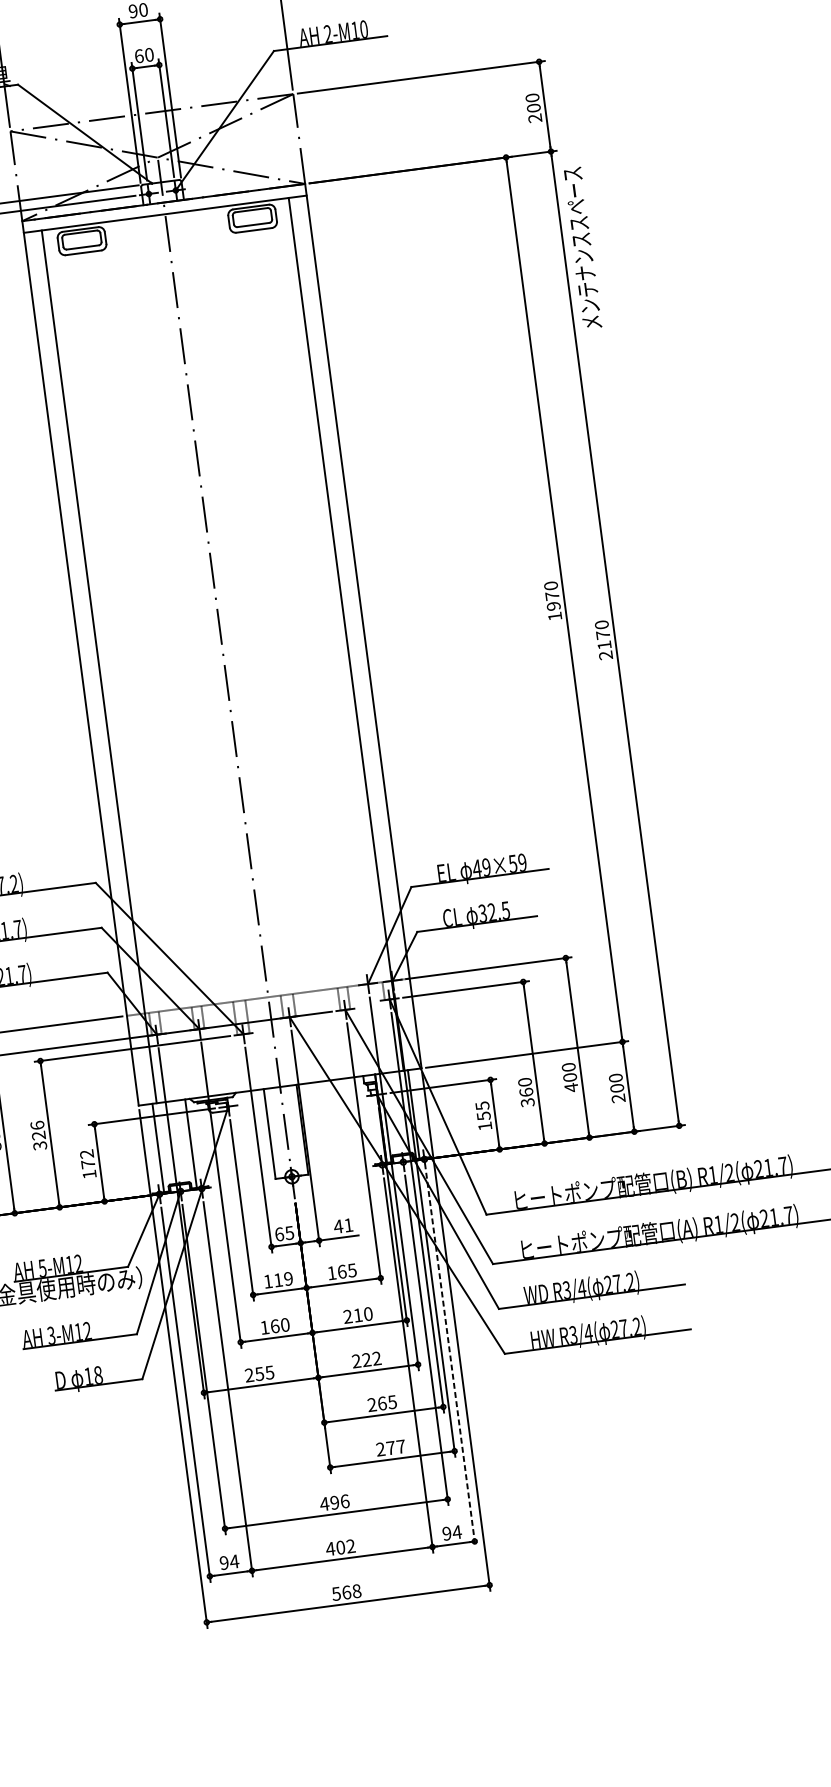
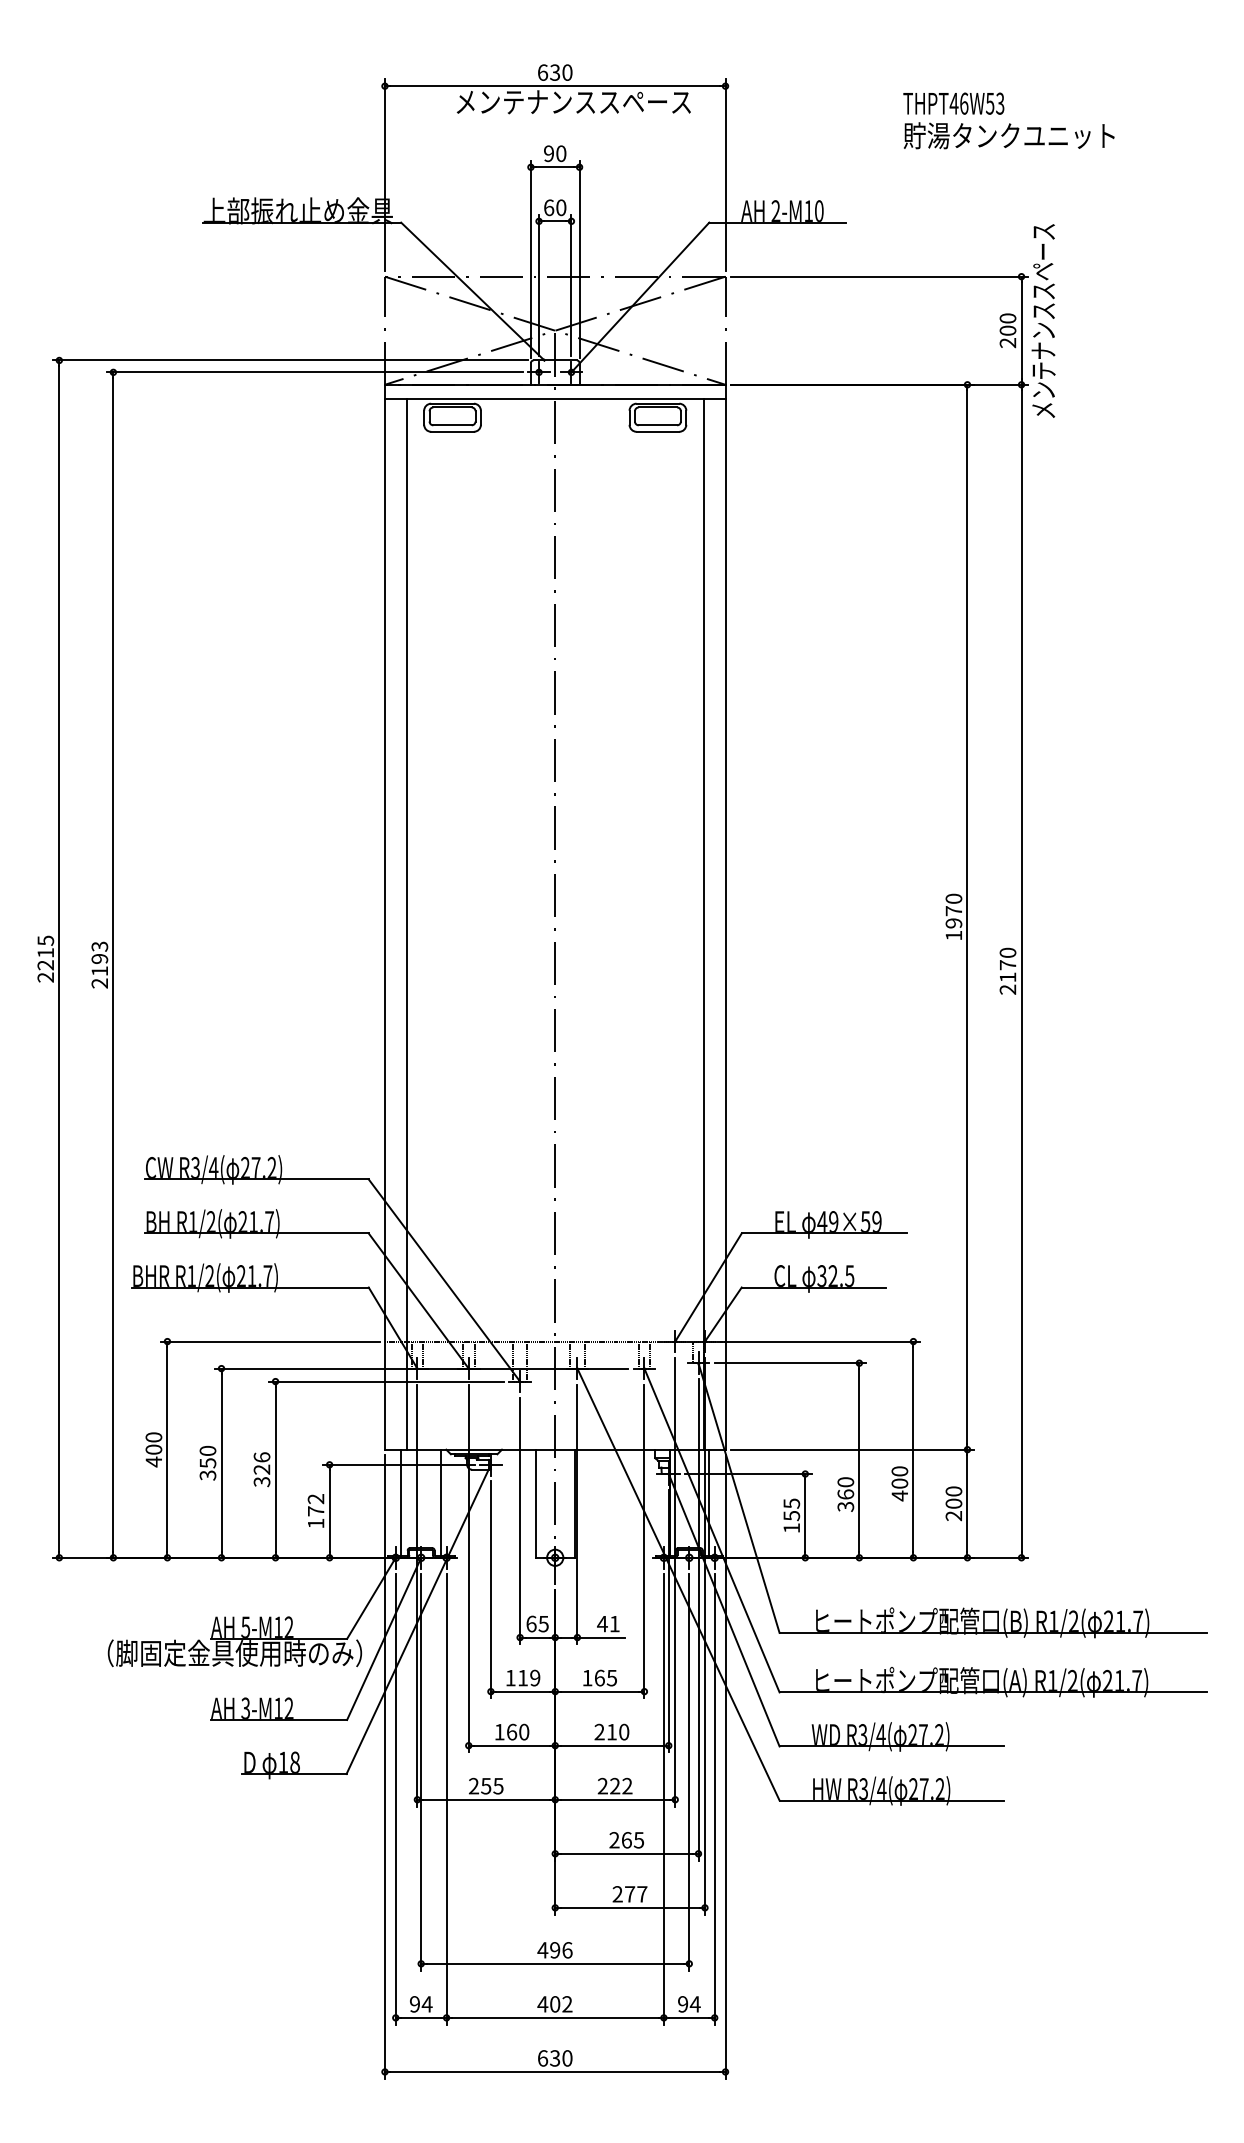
text: (582, 247) -> (1043, 320), moved
line: (450, 1360) -> (714, 1799), dashed -> solid
text: (346, 1592) -> (554, 2058), 568 -> 630

